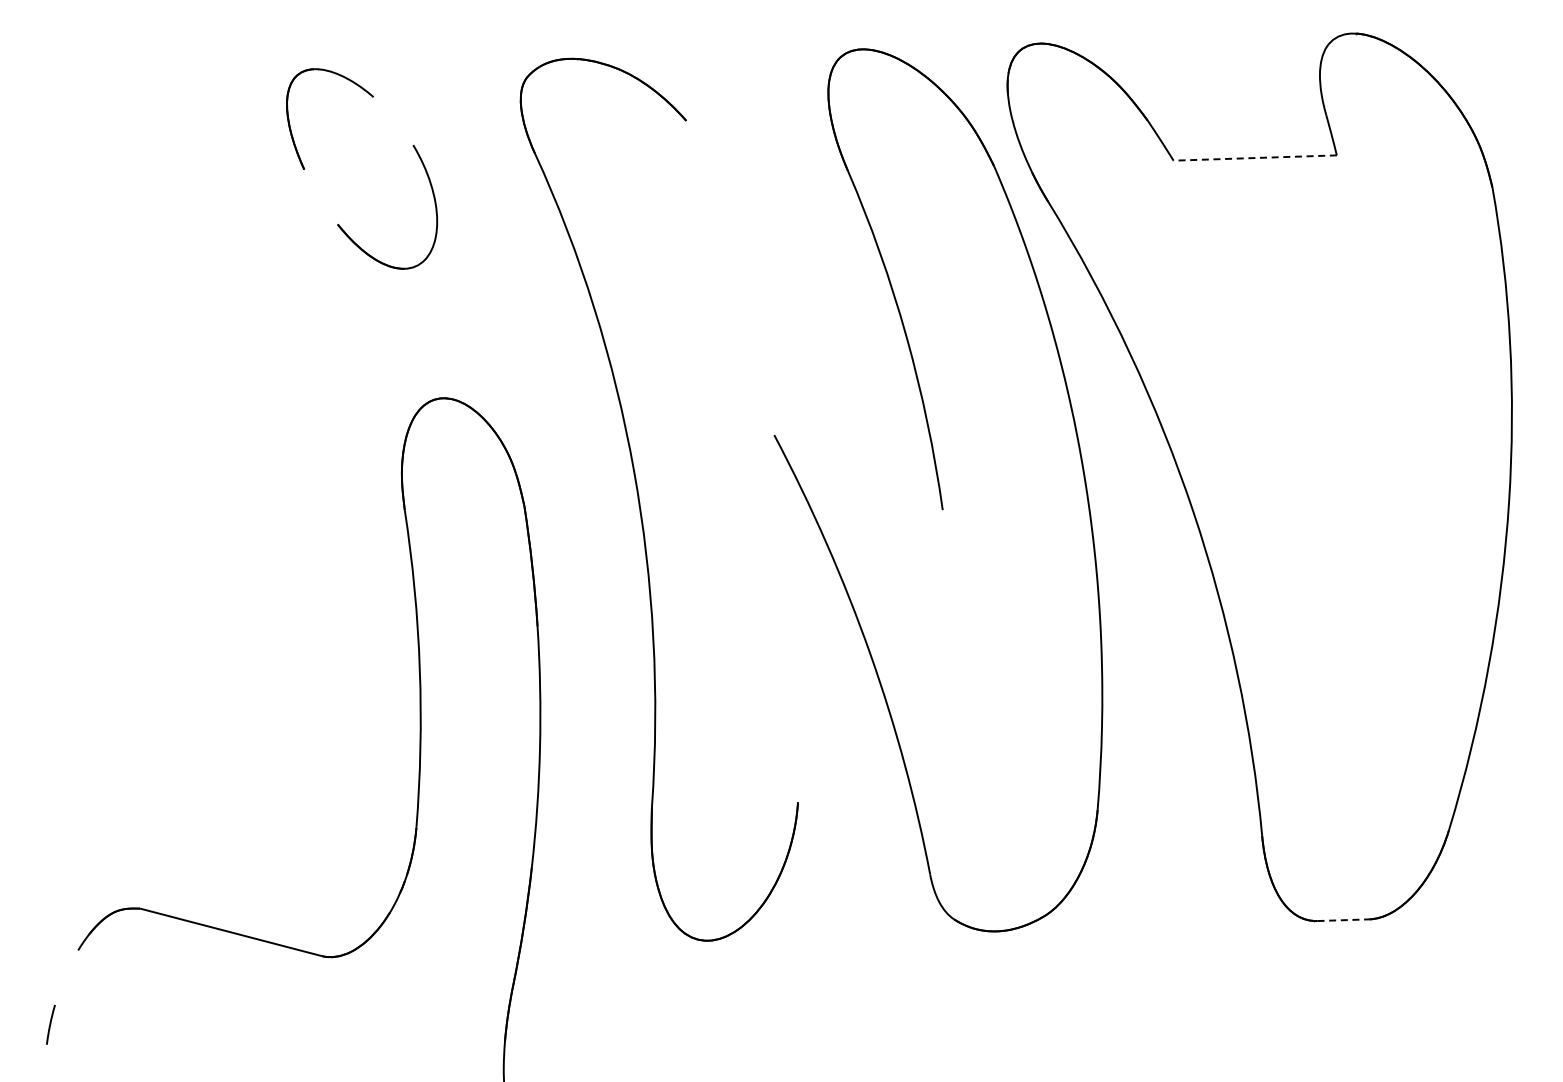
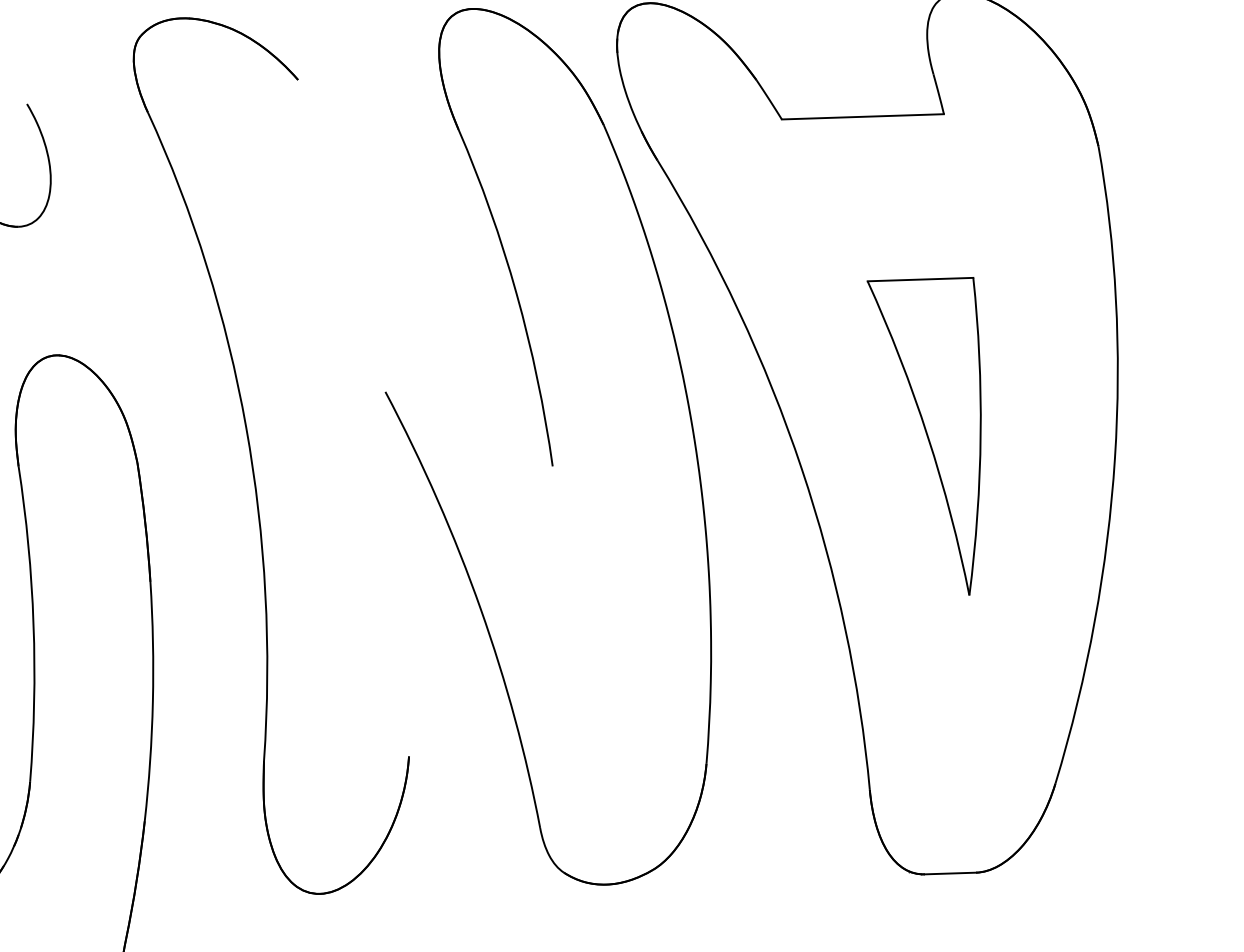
line: (1255, 158) -> (863, 117), dashed -> solid
part: (1316, 479) -> (923, 435), added
line: (1343, 920) -> (950, 873), dashed -> solid

